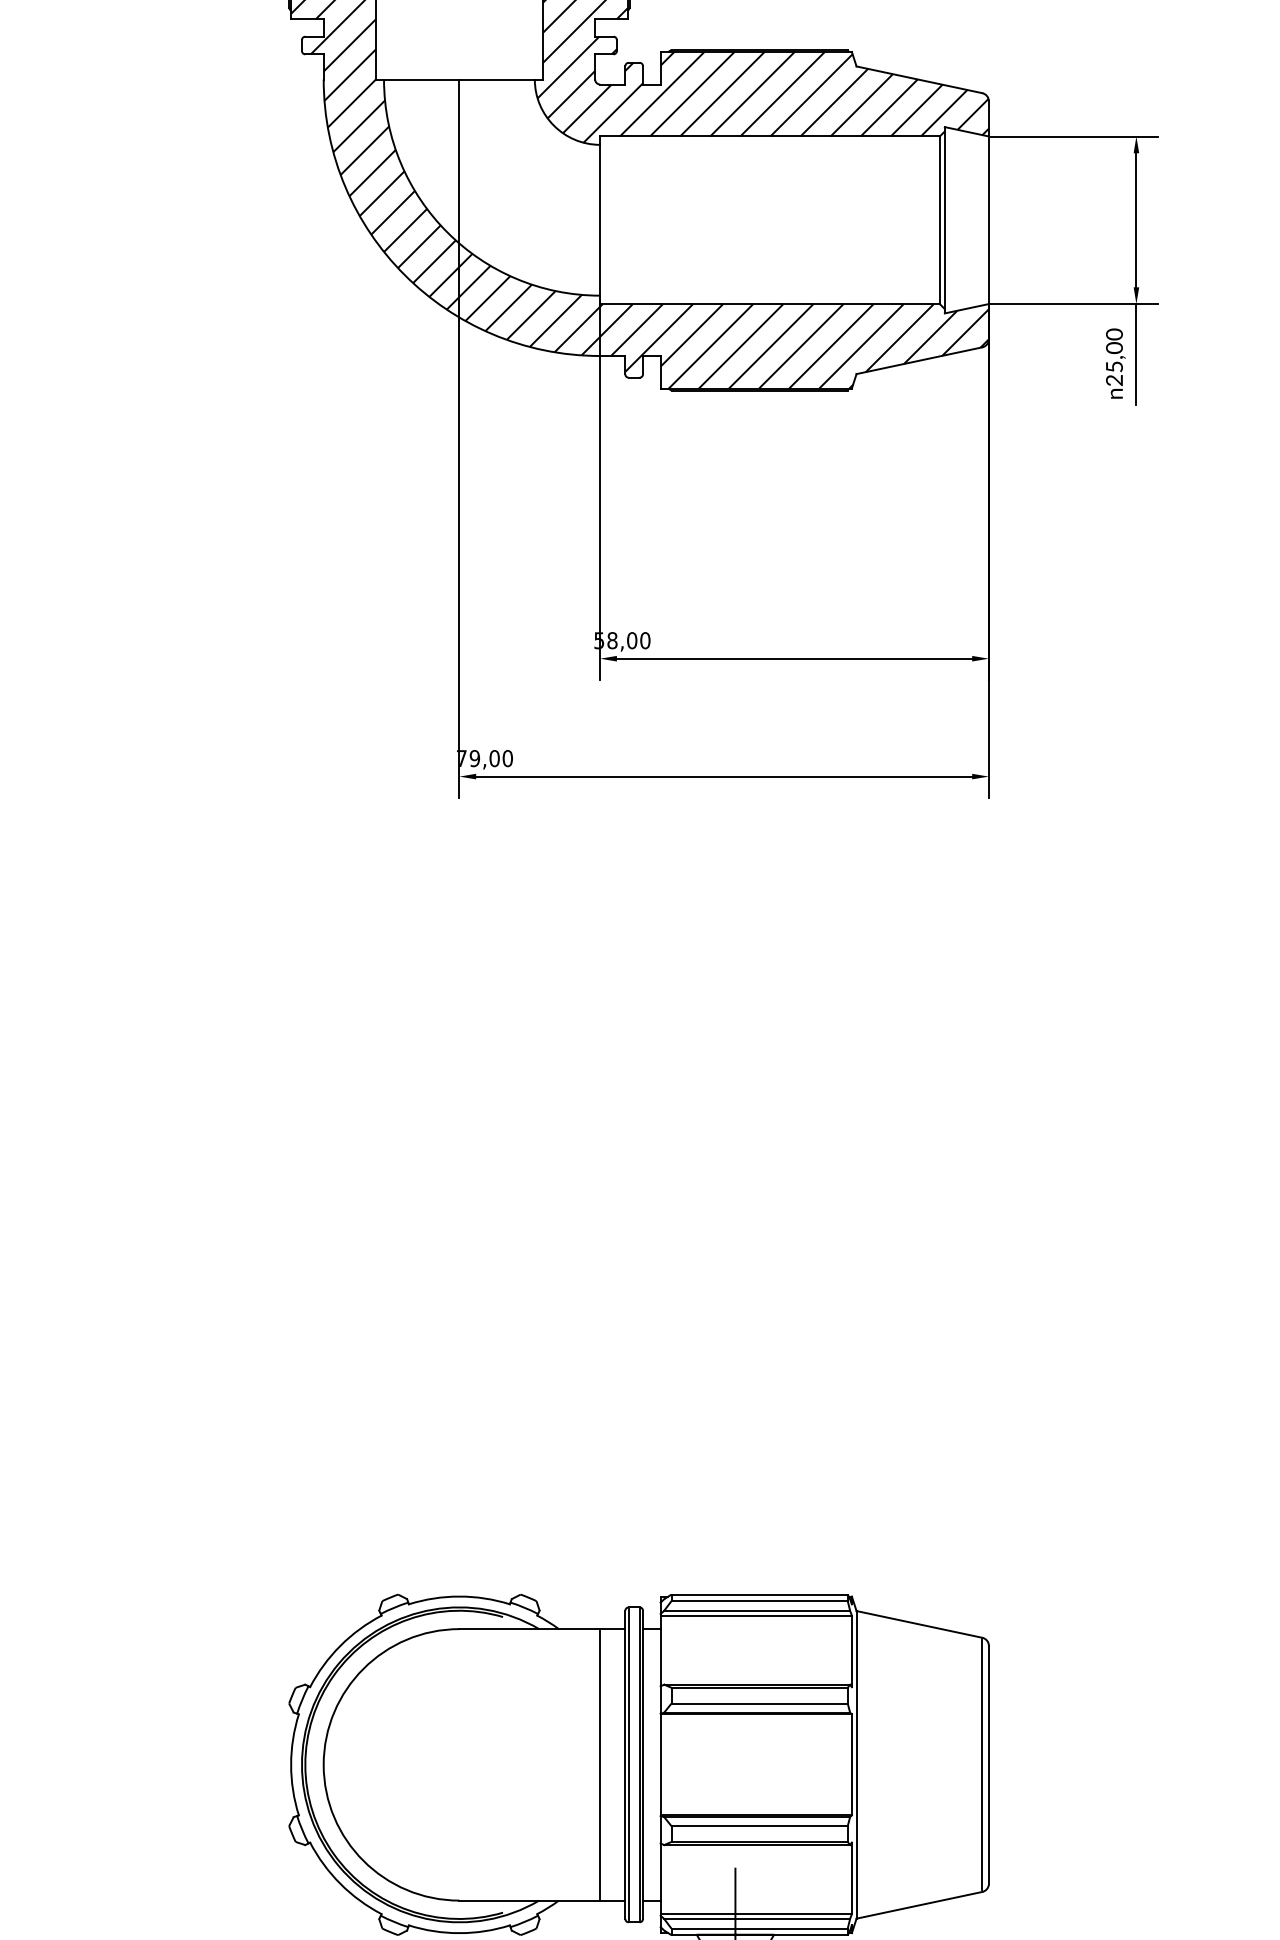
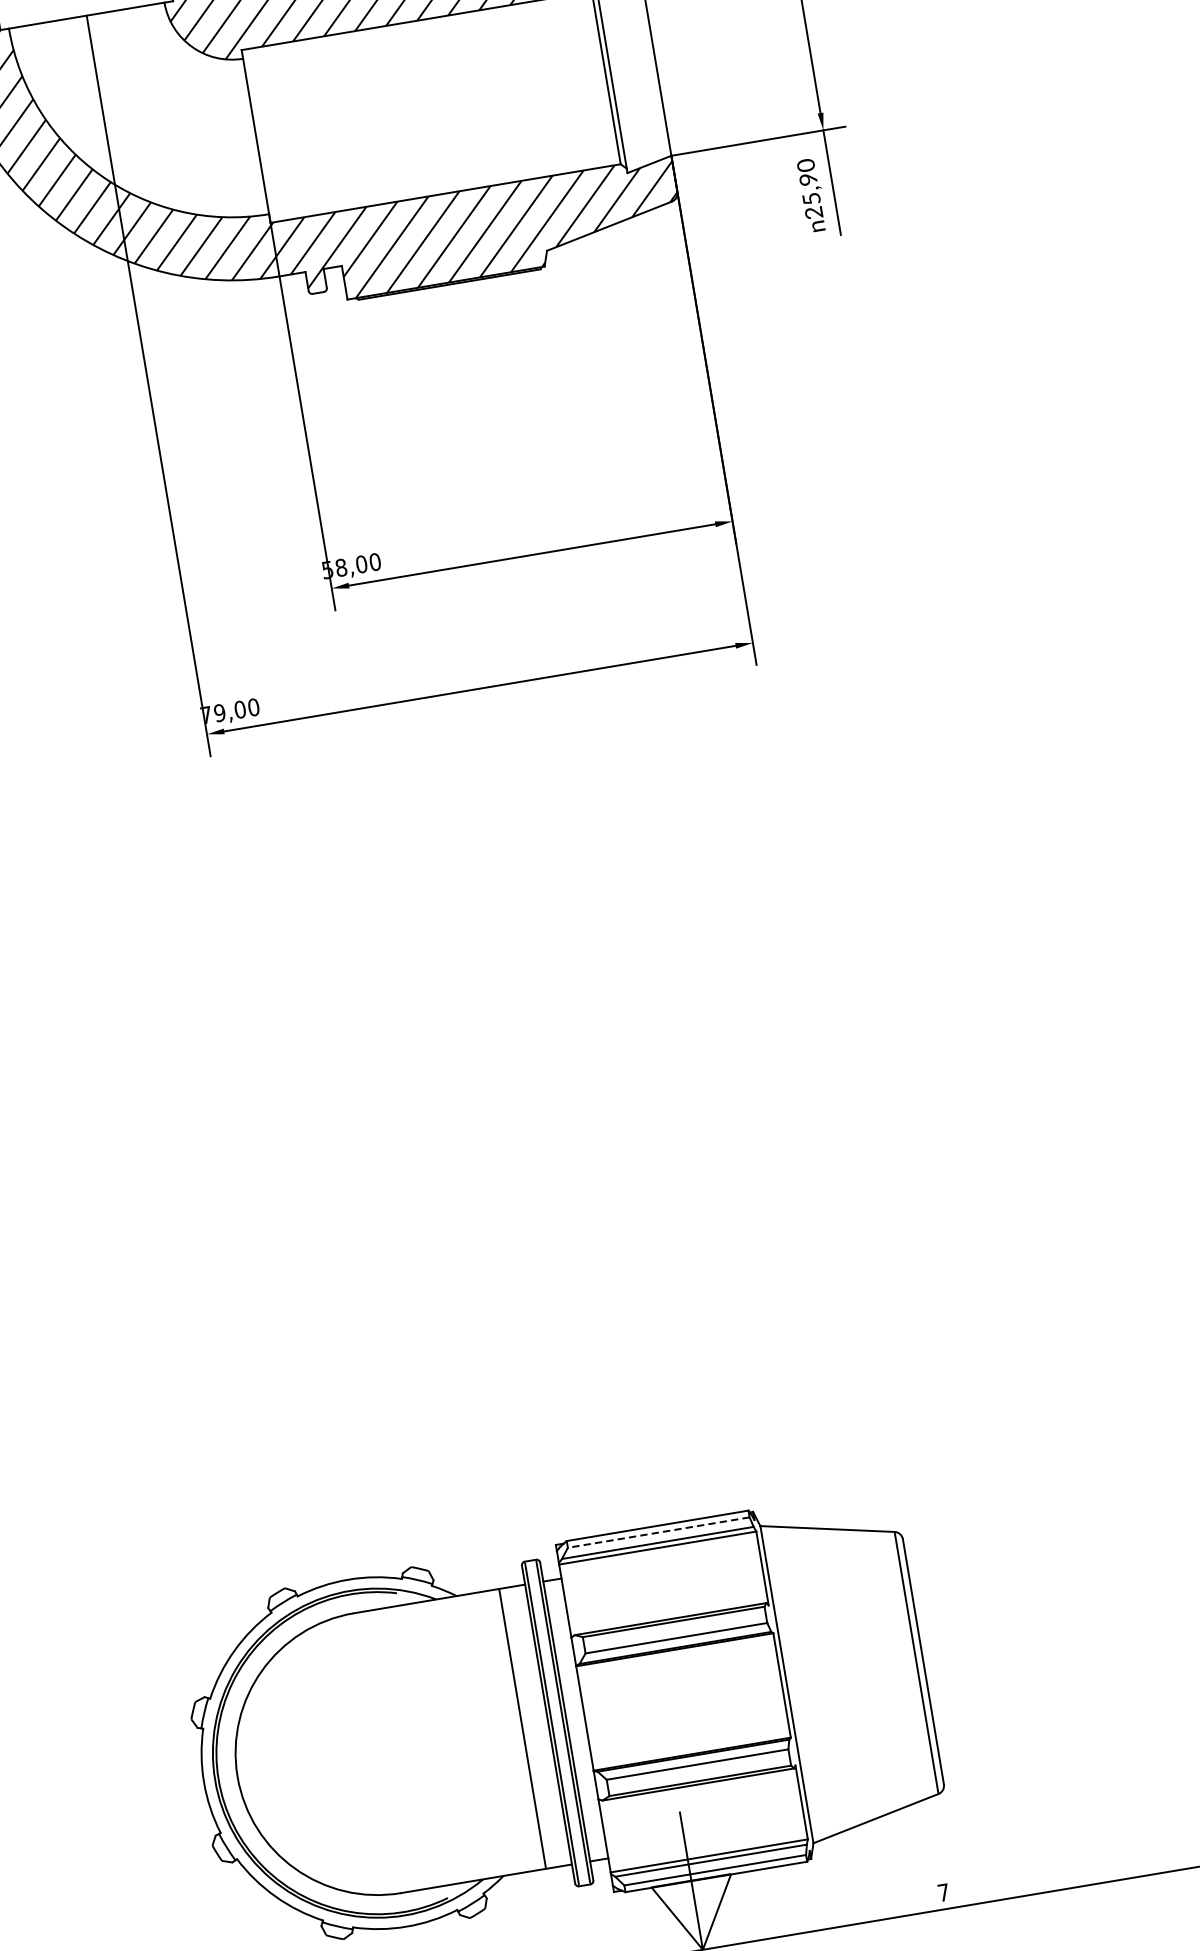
text: (1115, 348) -> (809, 179), 25,00 -> 25,90
line: (759, 1601) -> (658, 1532), solid -> dashed

